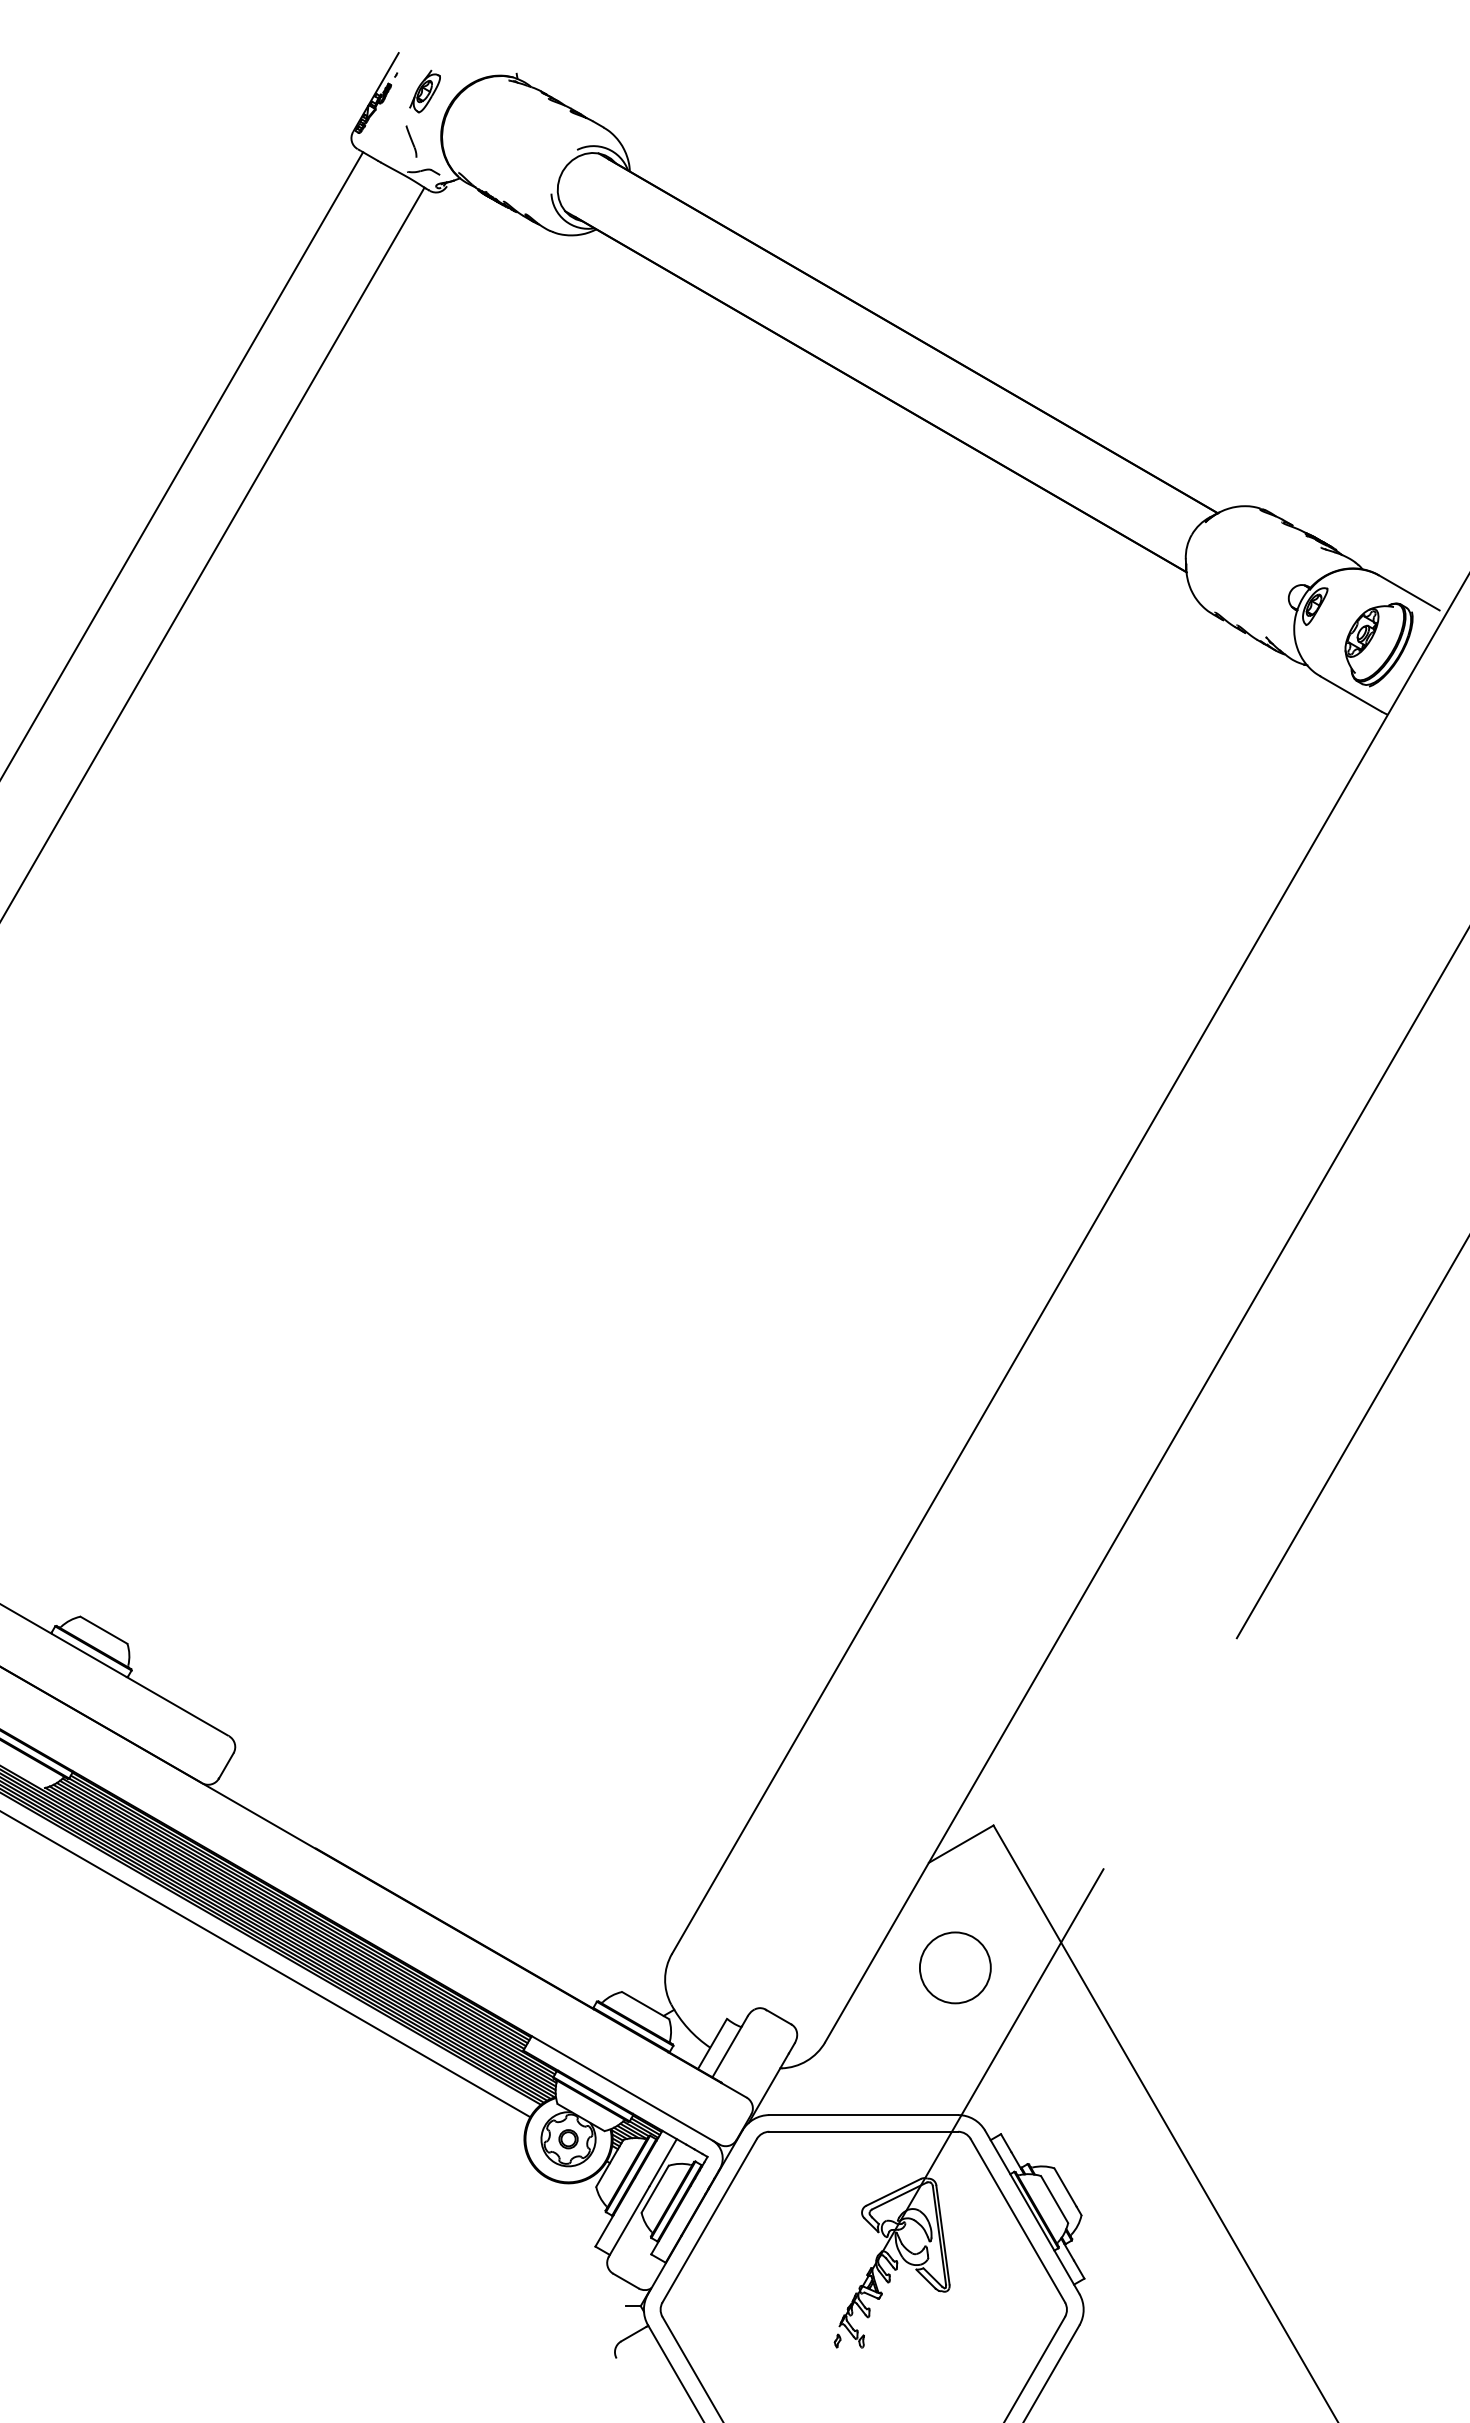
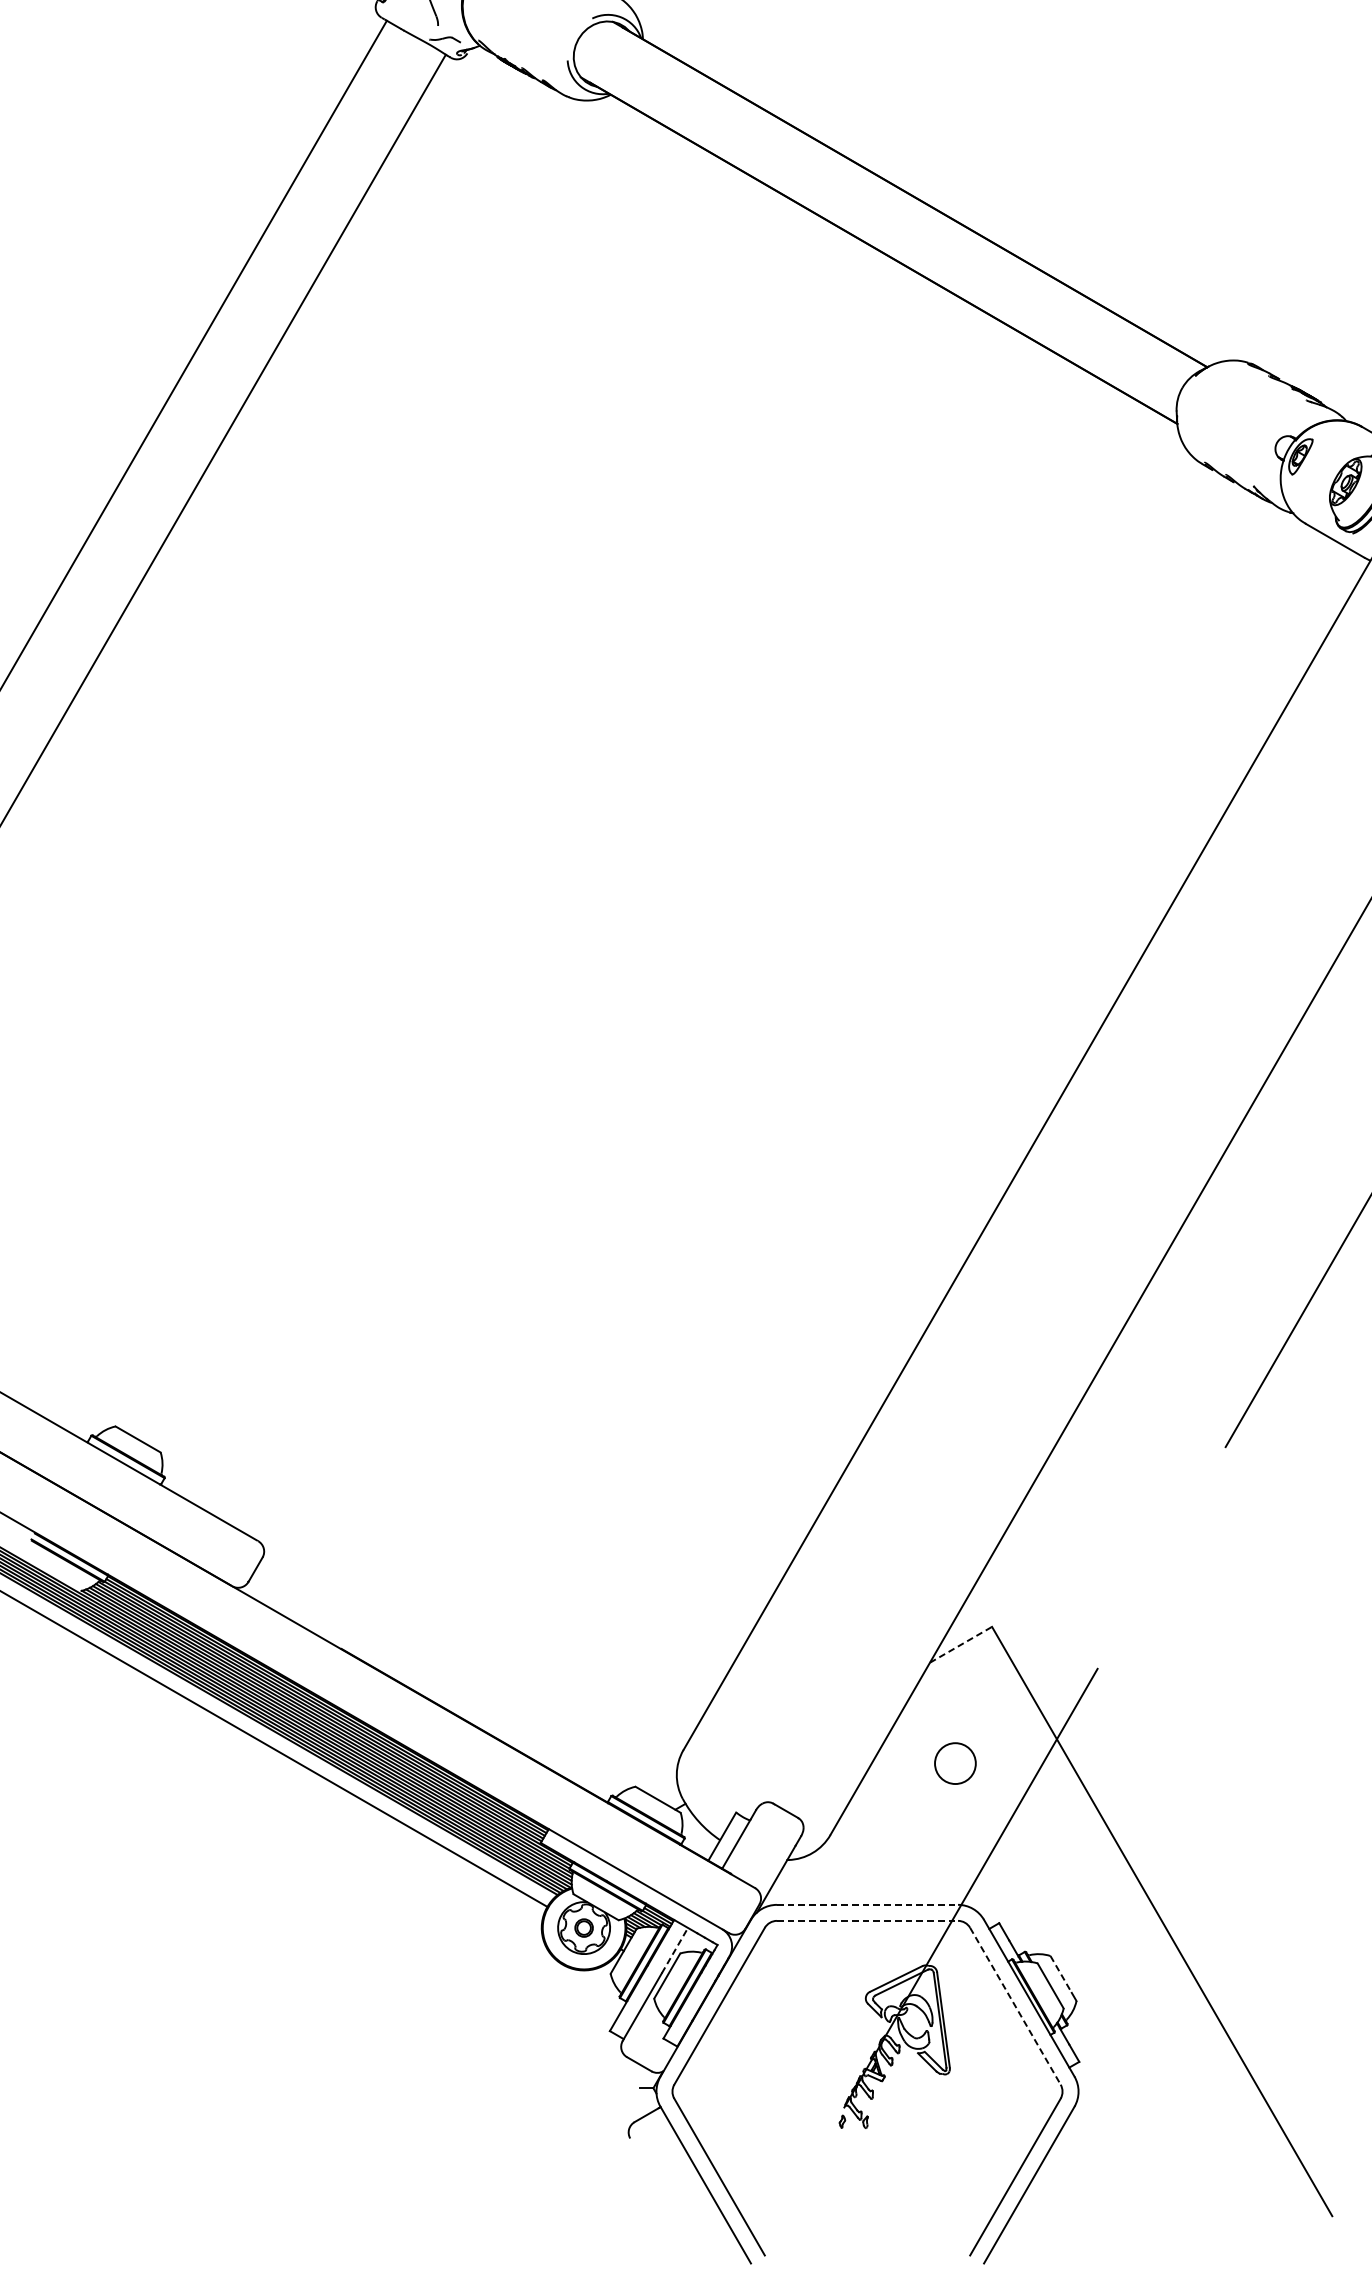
line: (961, 1843) -> (961, 1644), solid -> dashed
circle: (954, 1967) -> (954, 1763), size x0.6
line: (864, 2115) -> (868, 1905), solid -> dashed
line: (864, 2131) -> (868, 1920), solid -> dashed
line: (663, 2162) -> (675, 1950), solid -> dashed
line: (1065, 2188) -> (1061, 1975), solid -> dashed
line: (1018, 2221) -> (1016, 2007), solid -> dashed

